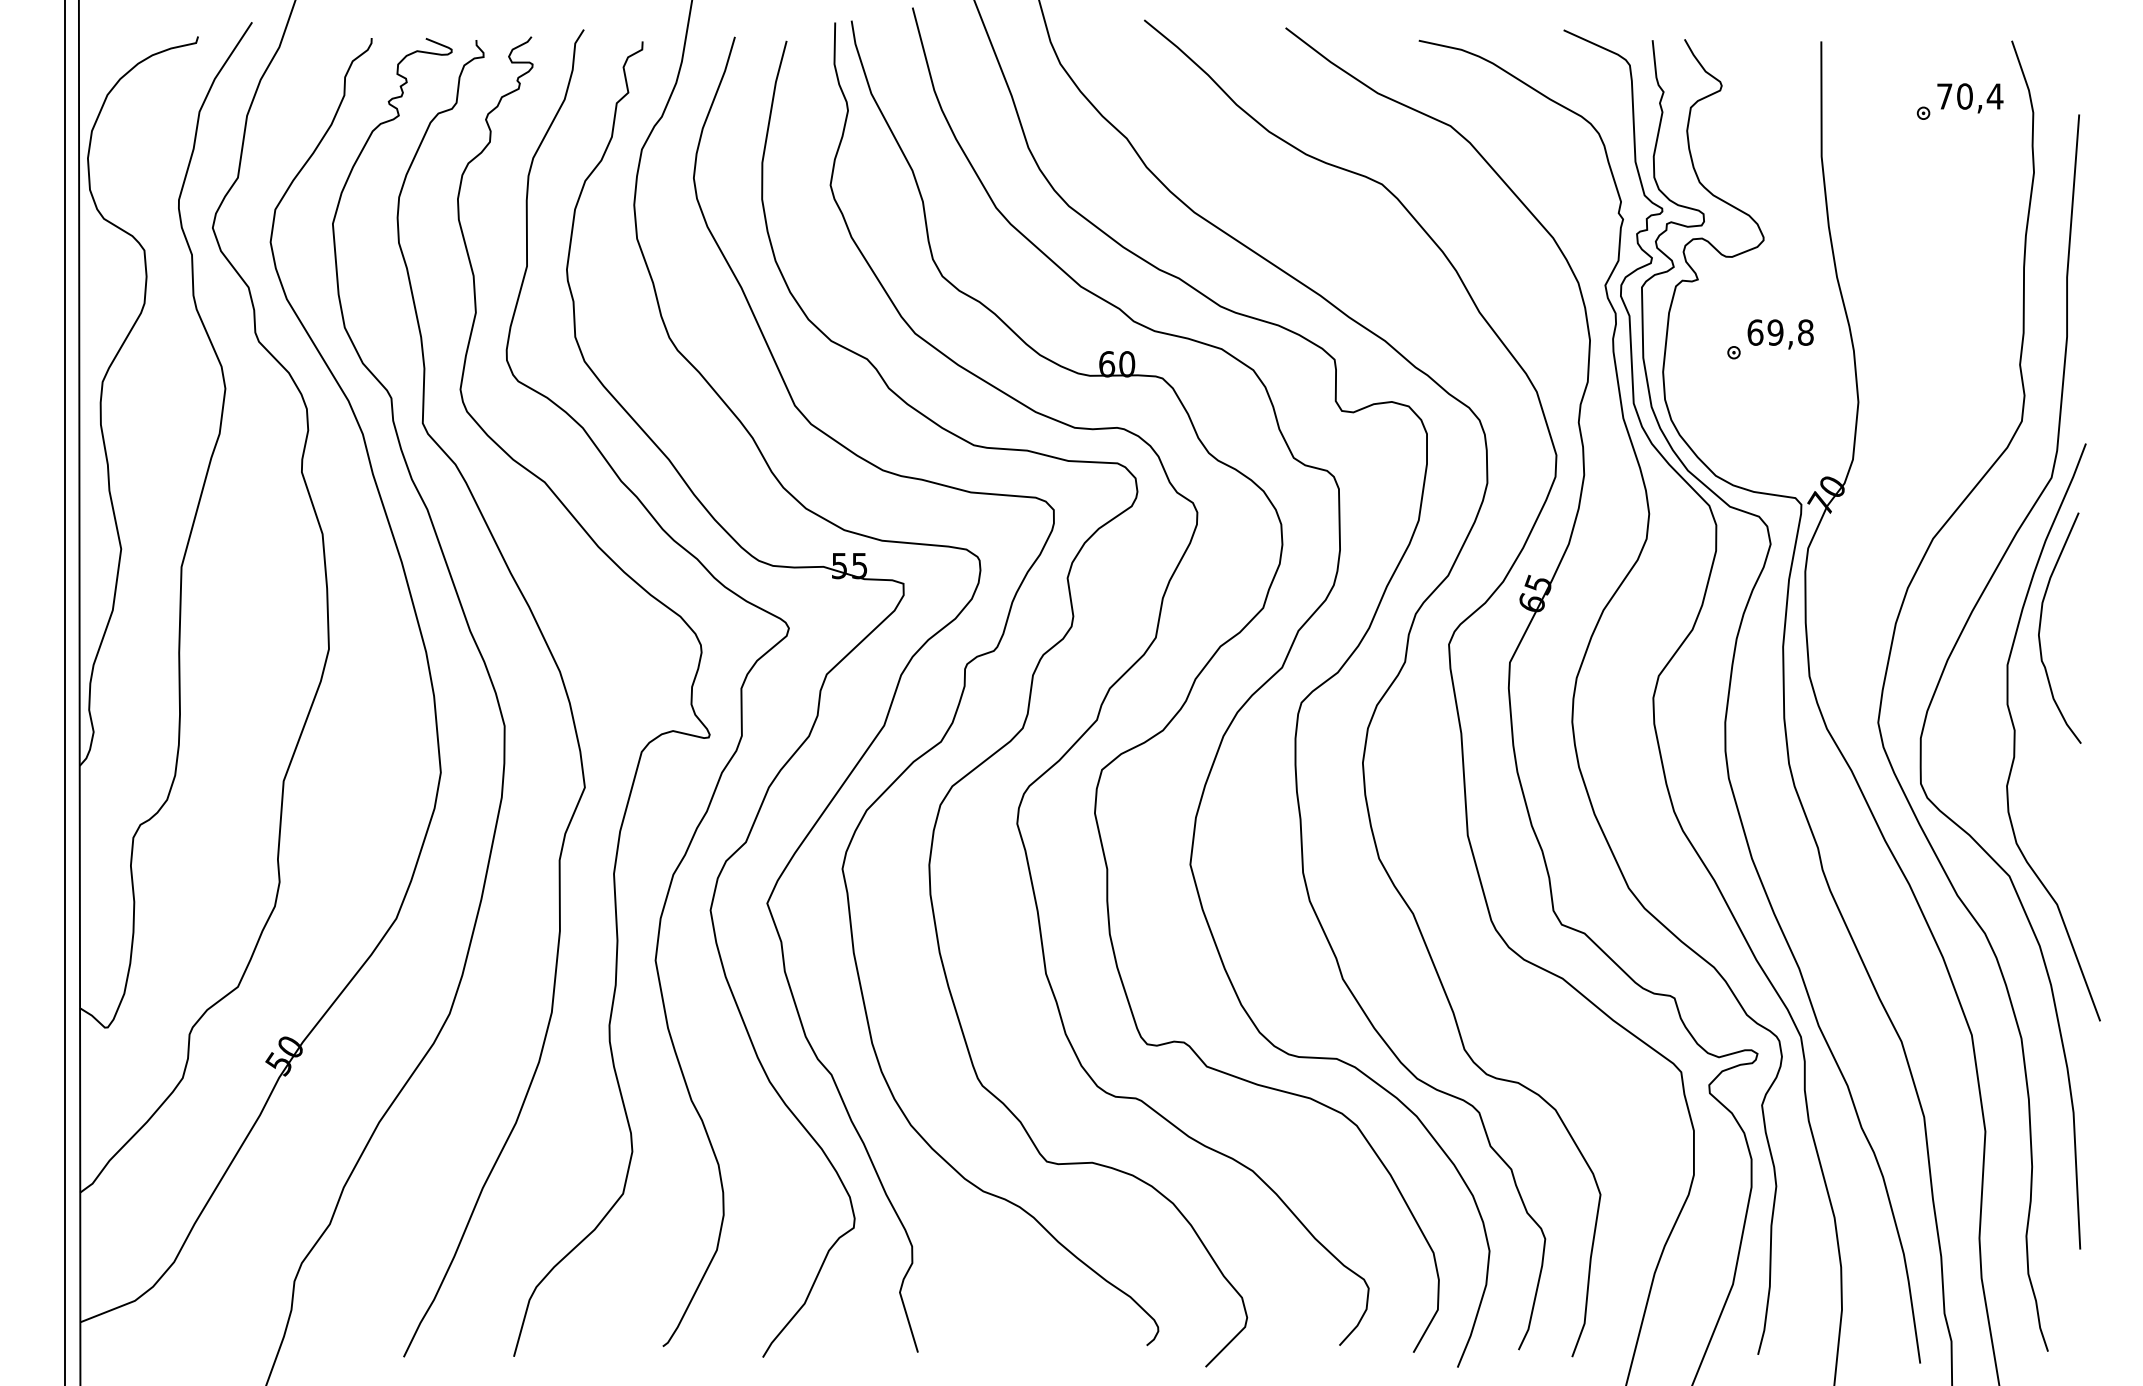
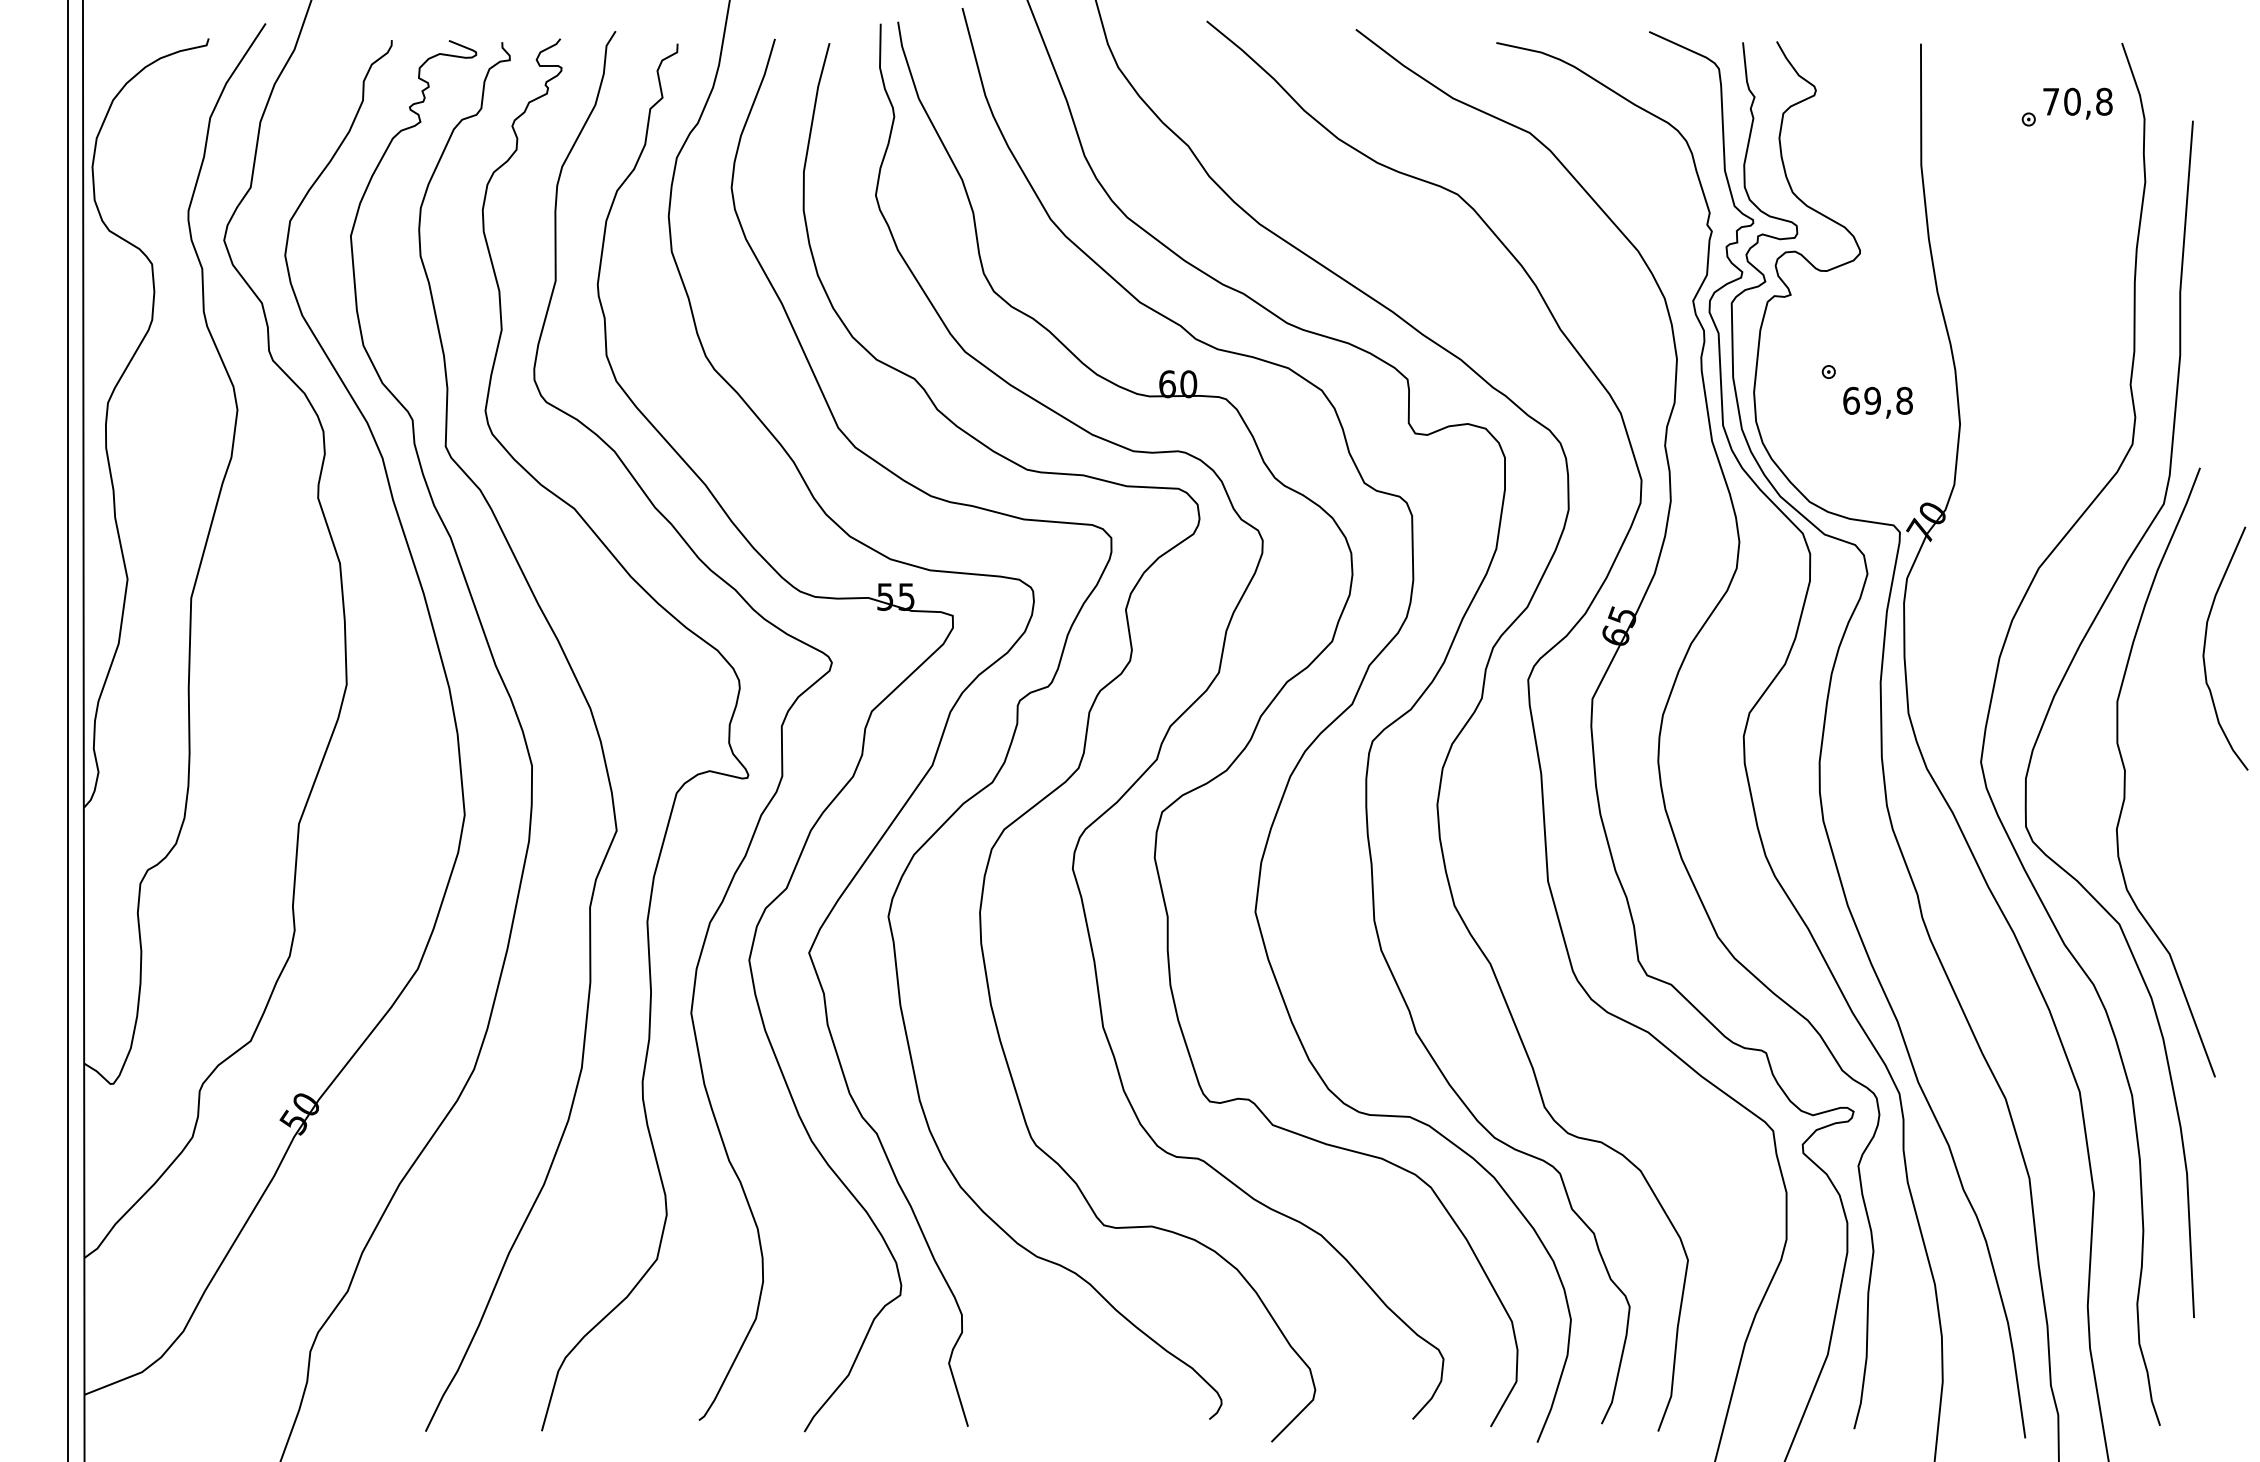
text: (1995, 96) -> (2104, 101), 70,4 -> 70,8
text: (1780, 334) -> (1877, 402), moved
curve: (2040, 628) -> (2205, 648), moved

